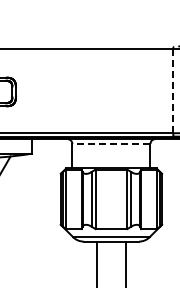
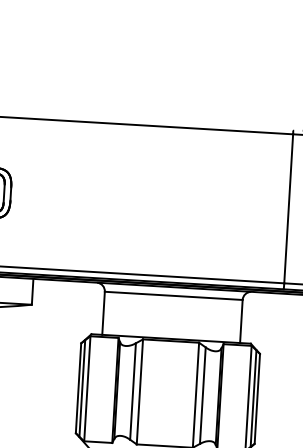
line: (173, 90) -> (288, 207), dashed -> solid
line: (110, 144) -> (172, 296), dashed -> solid

